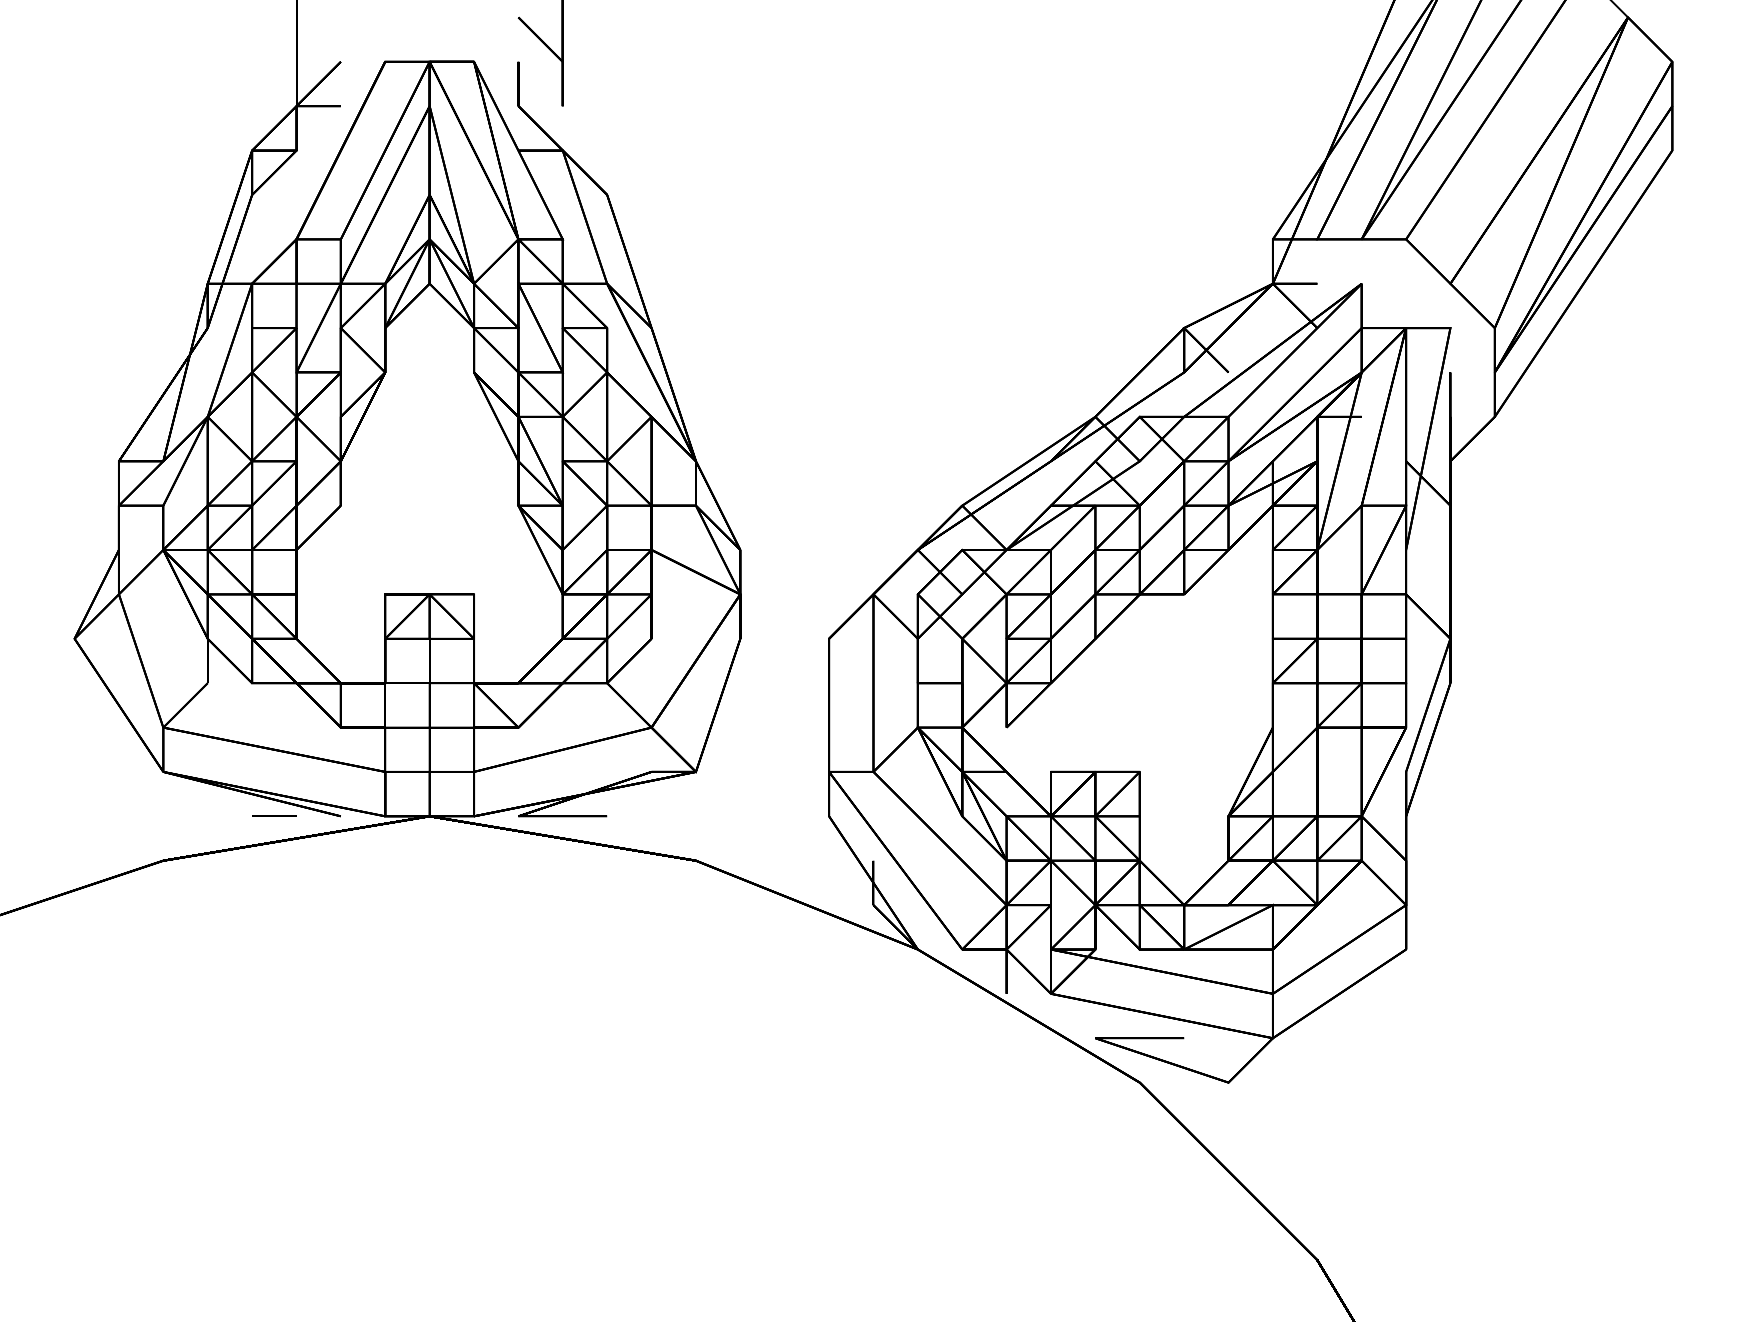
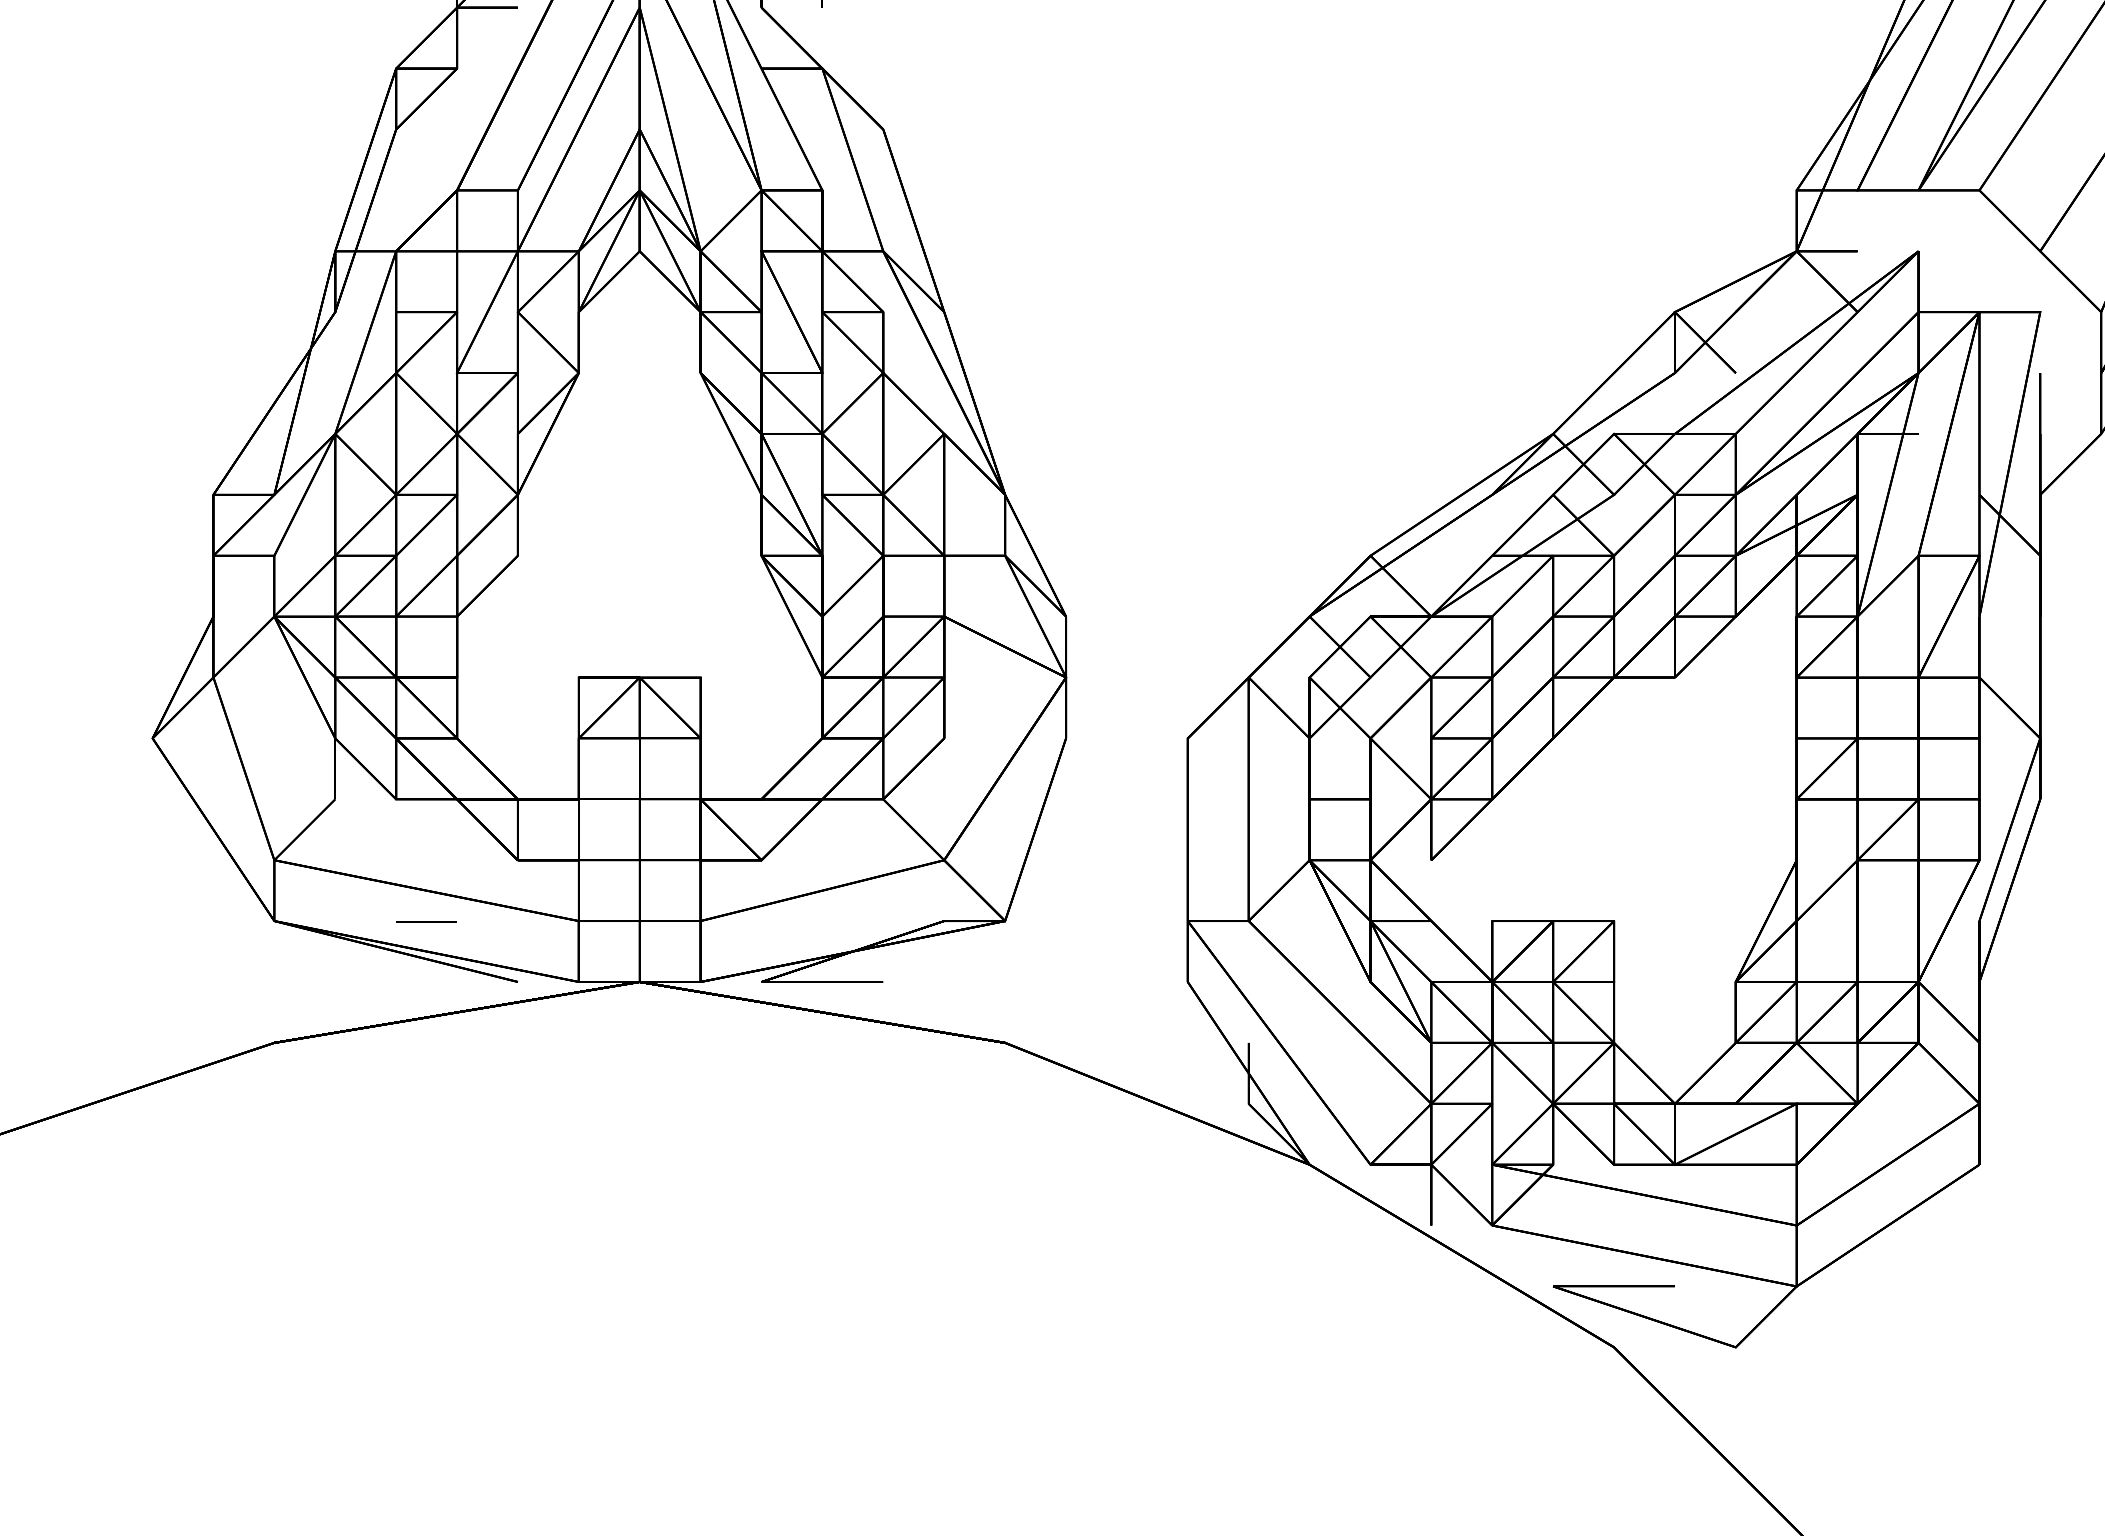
line: (274, 815) -> (426, 920), moved

